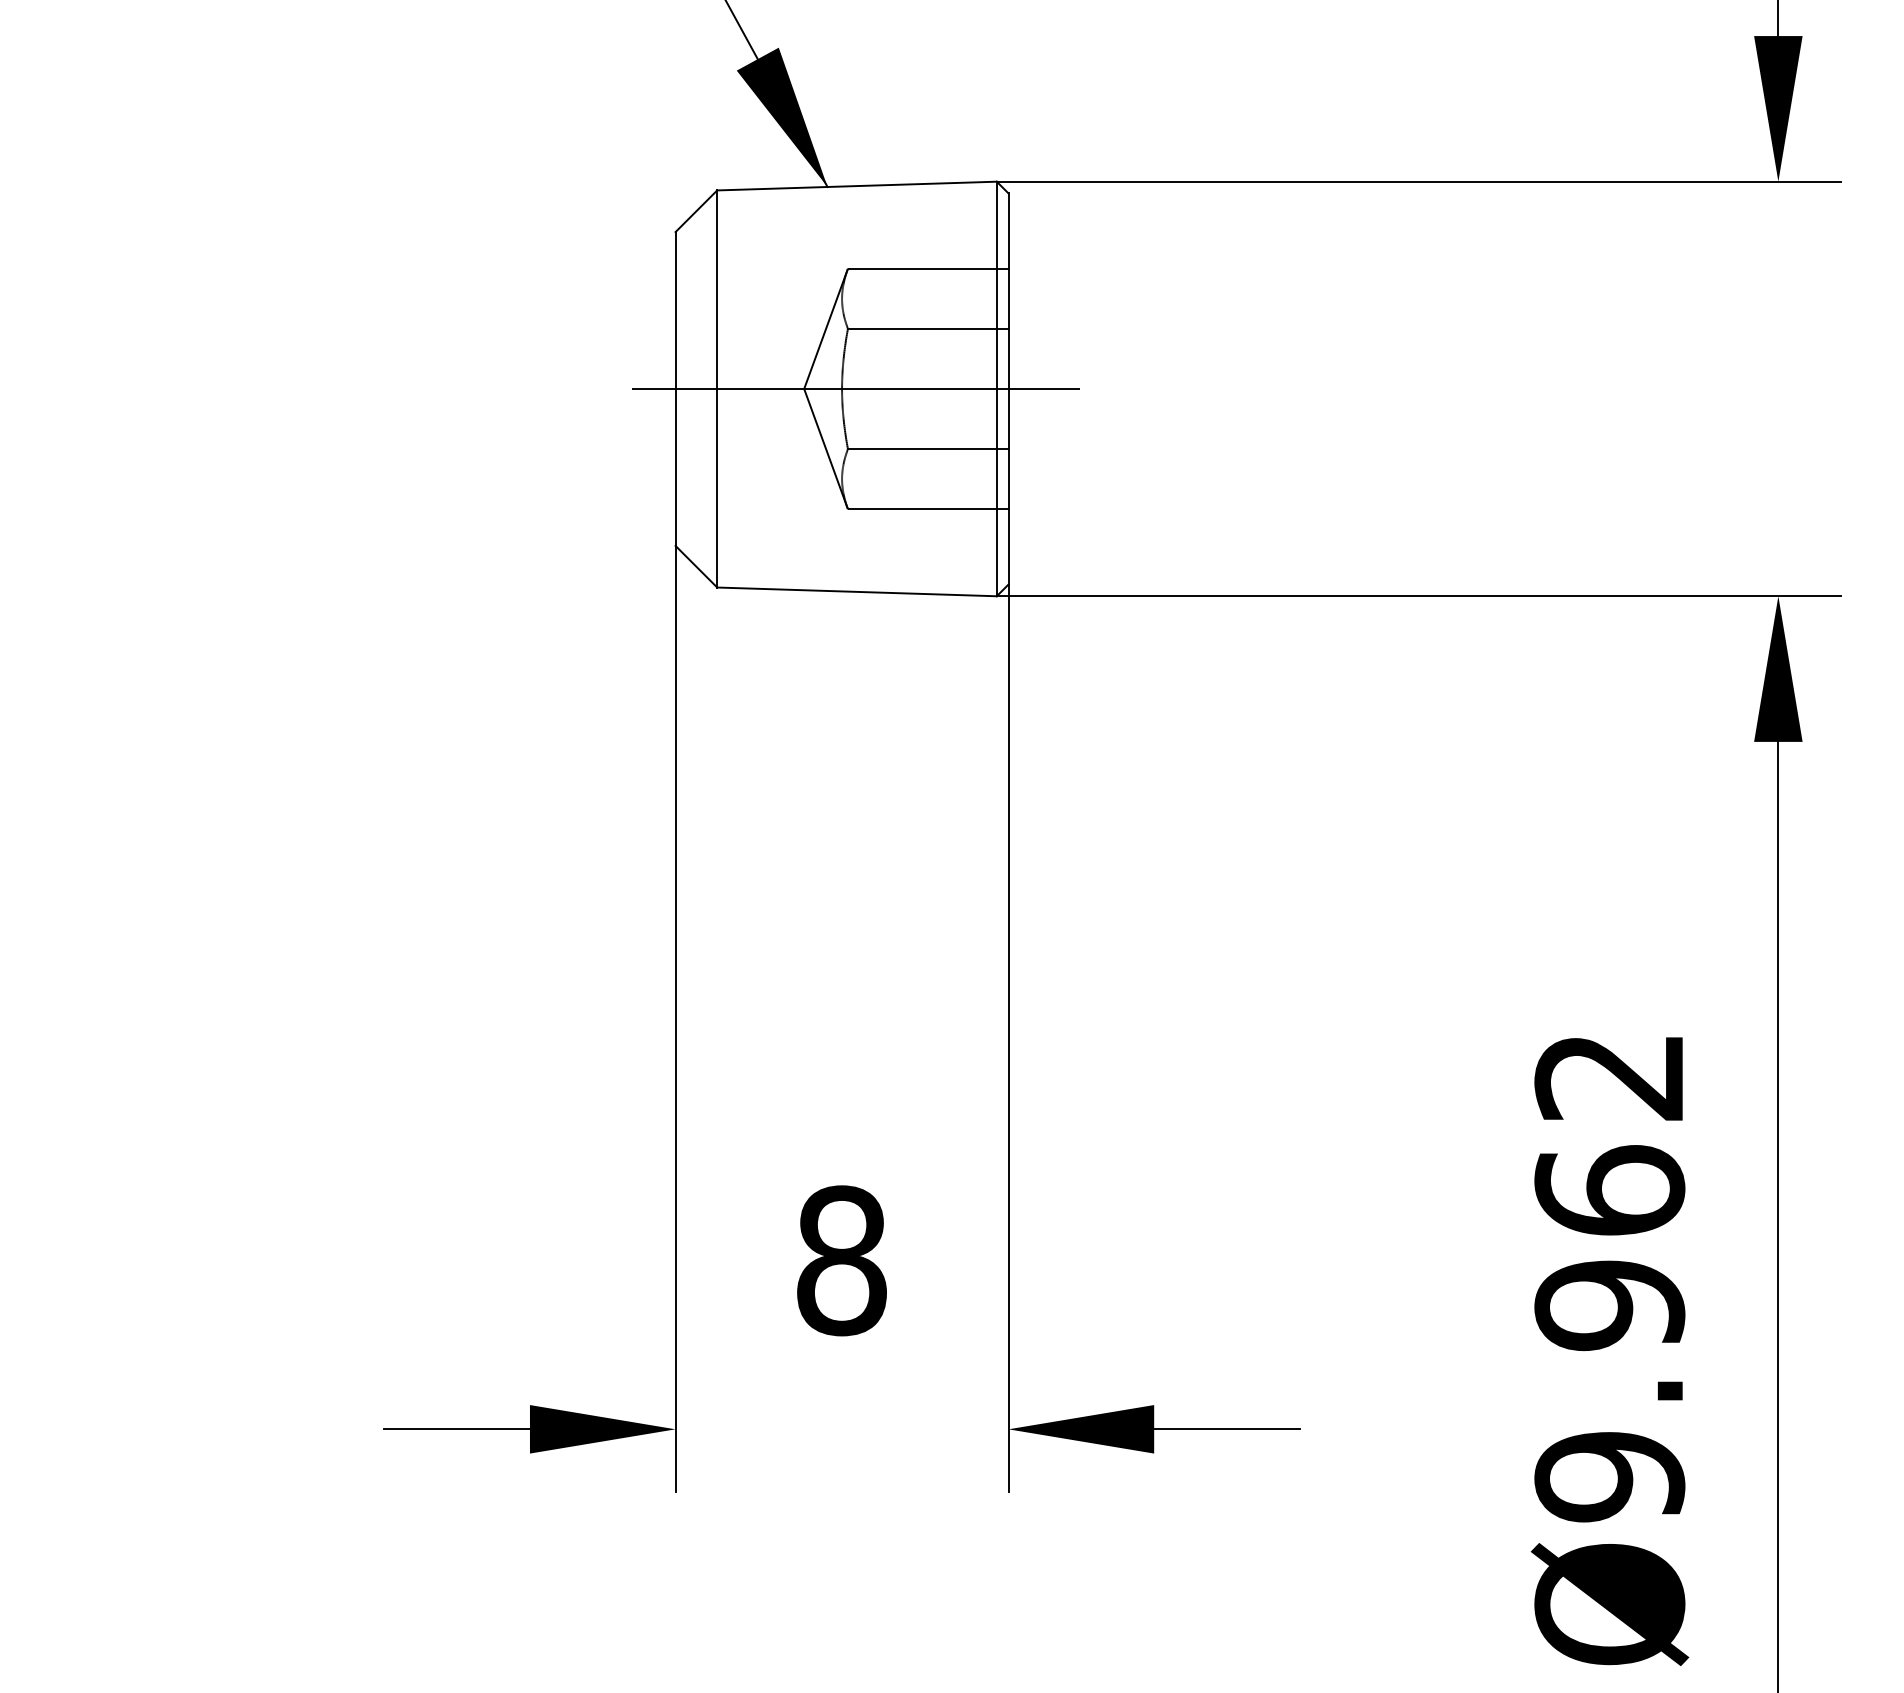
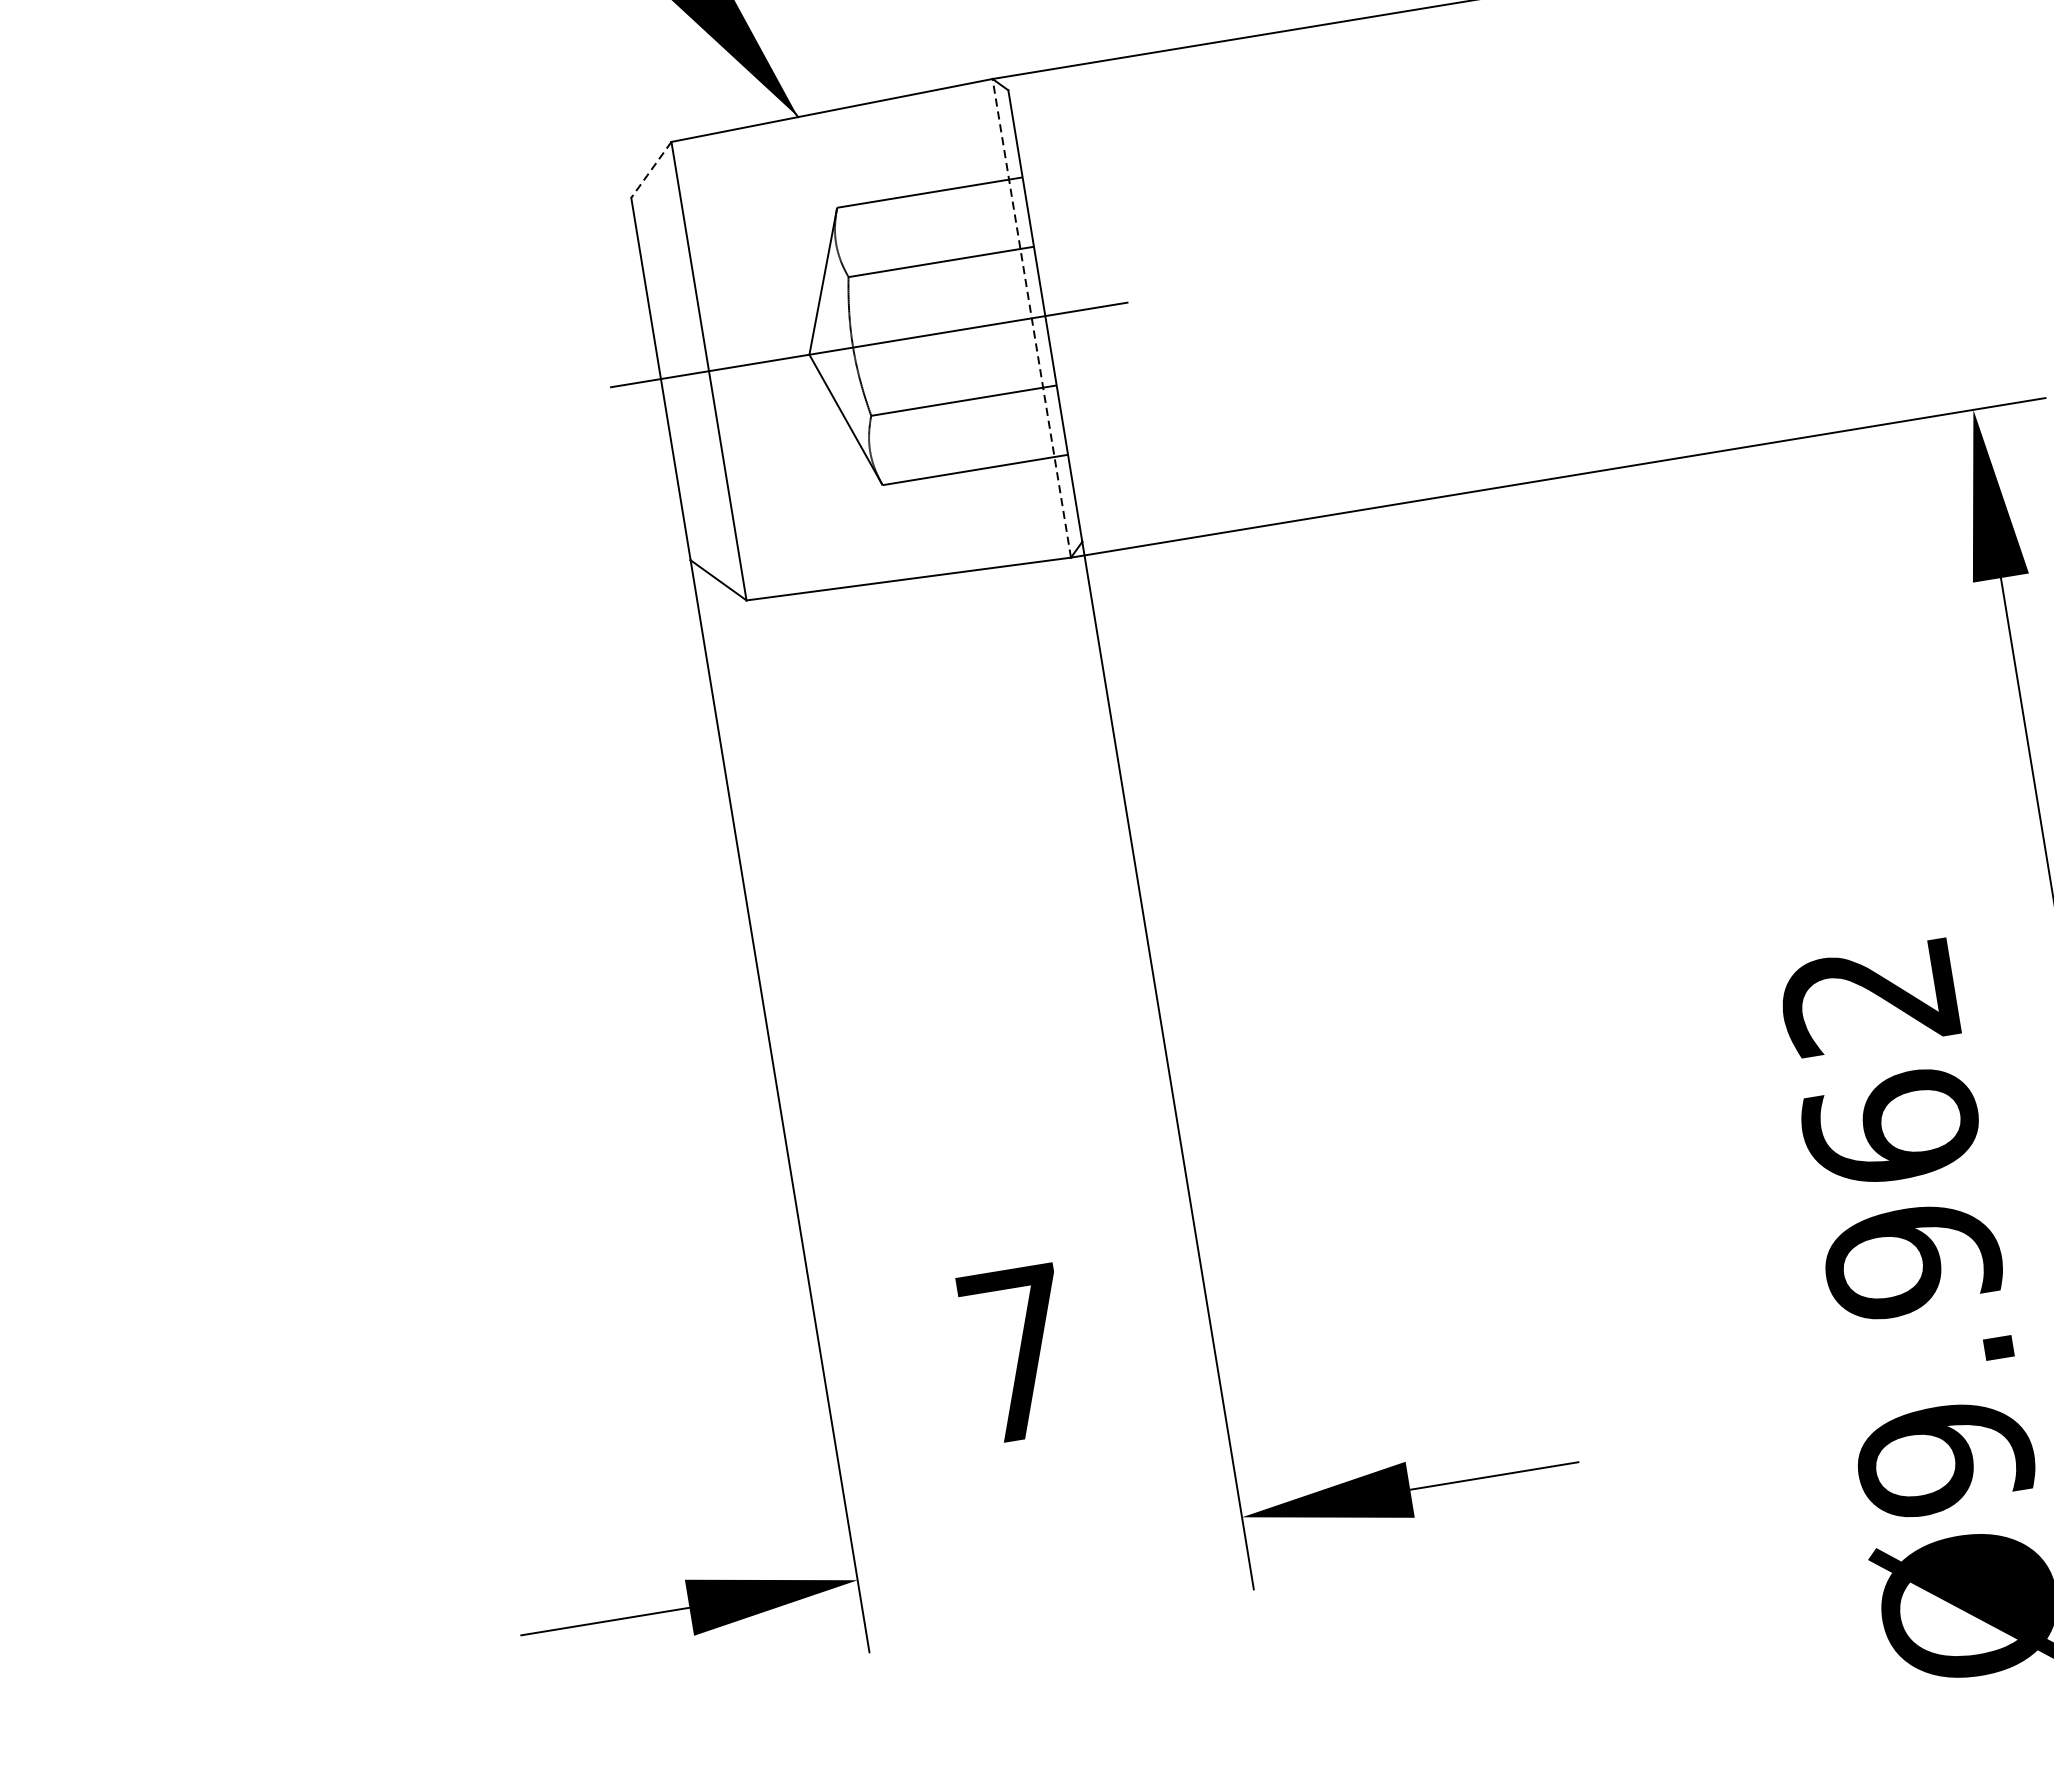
line: (696, 211) -> (651, 170), solid -> dashed
line: (996, 388) -> (1031, 317), solid -> dashed
text: (841, 1260) -> (1017, 1353), 8 -> 7

